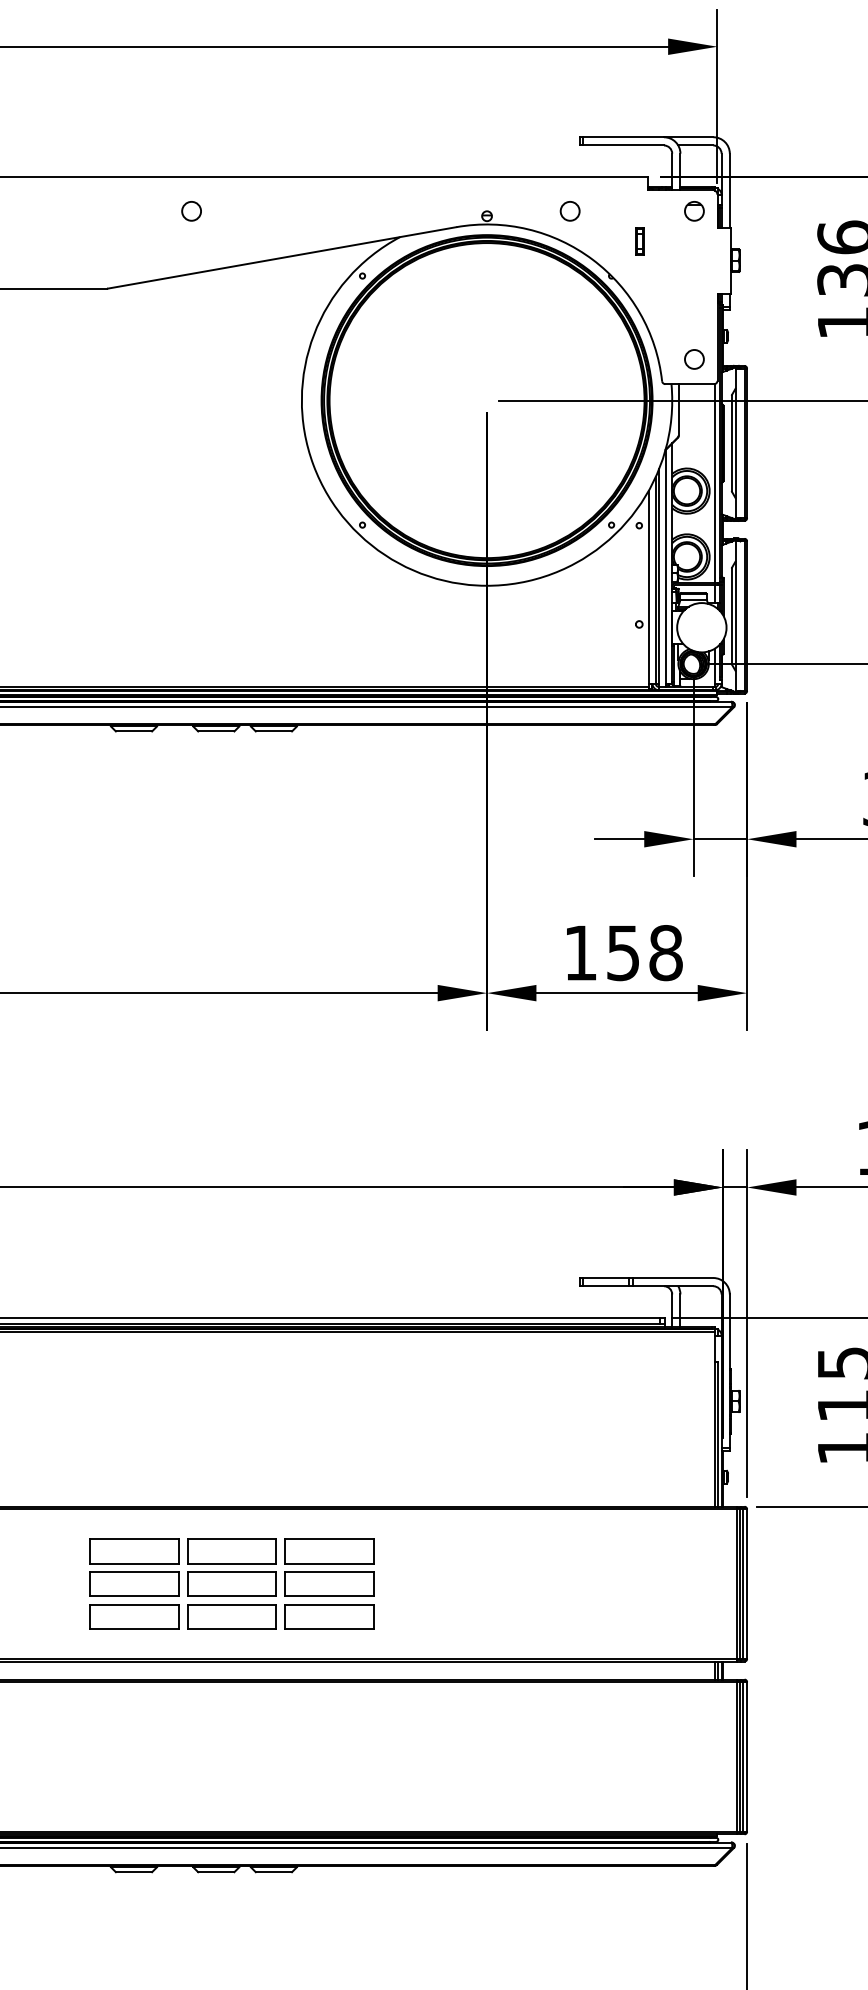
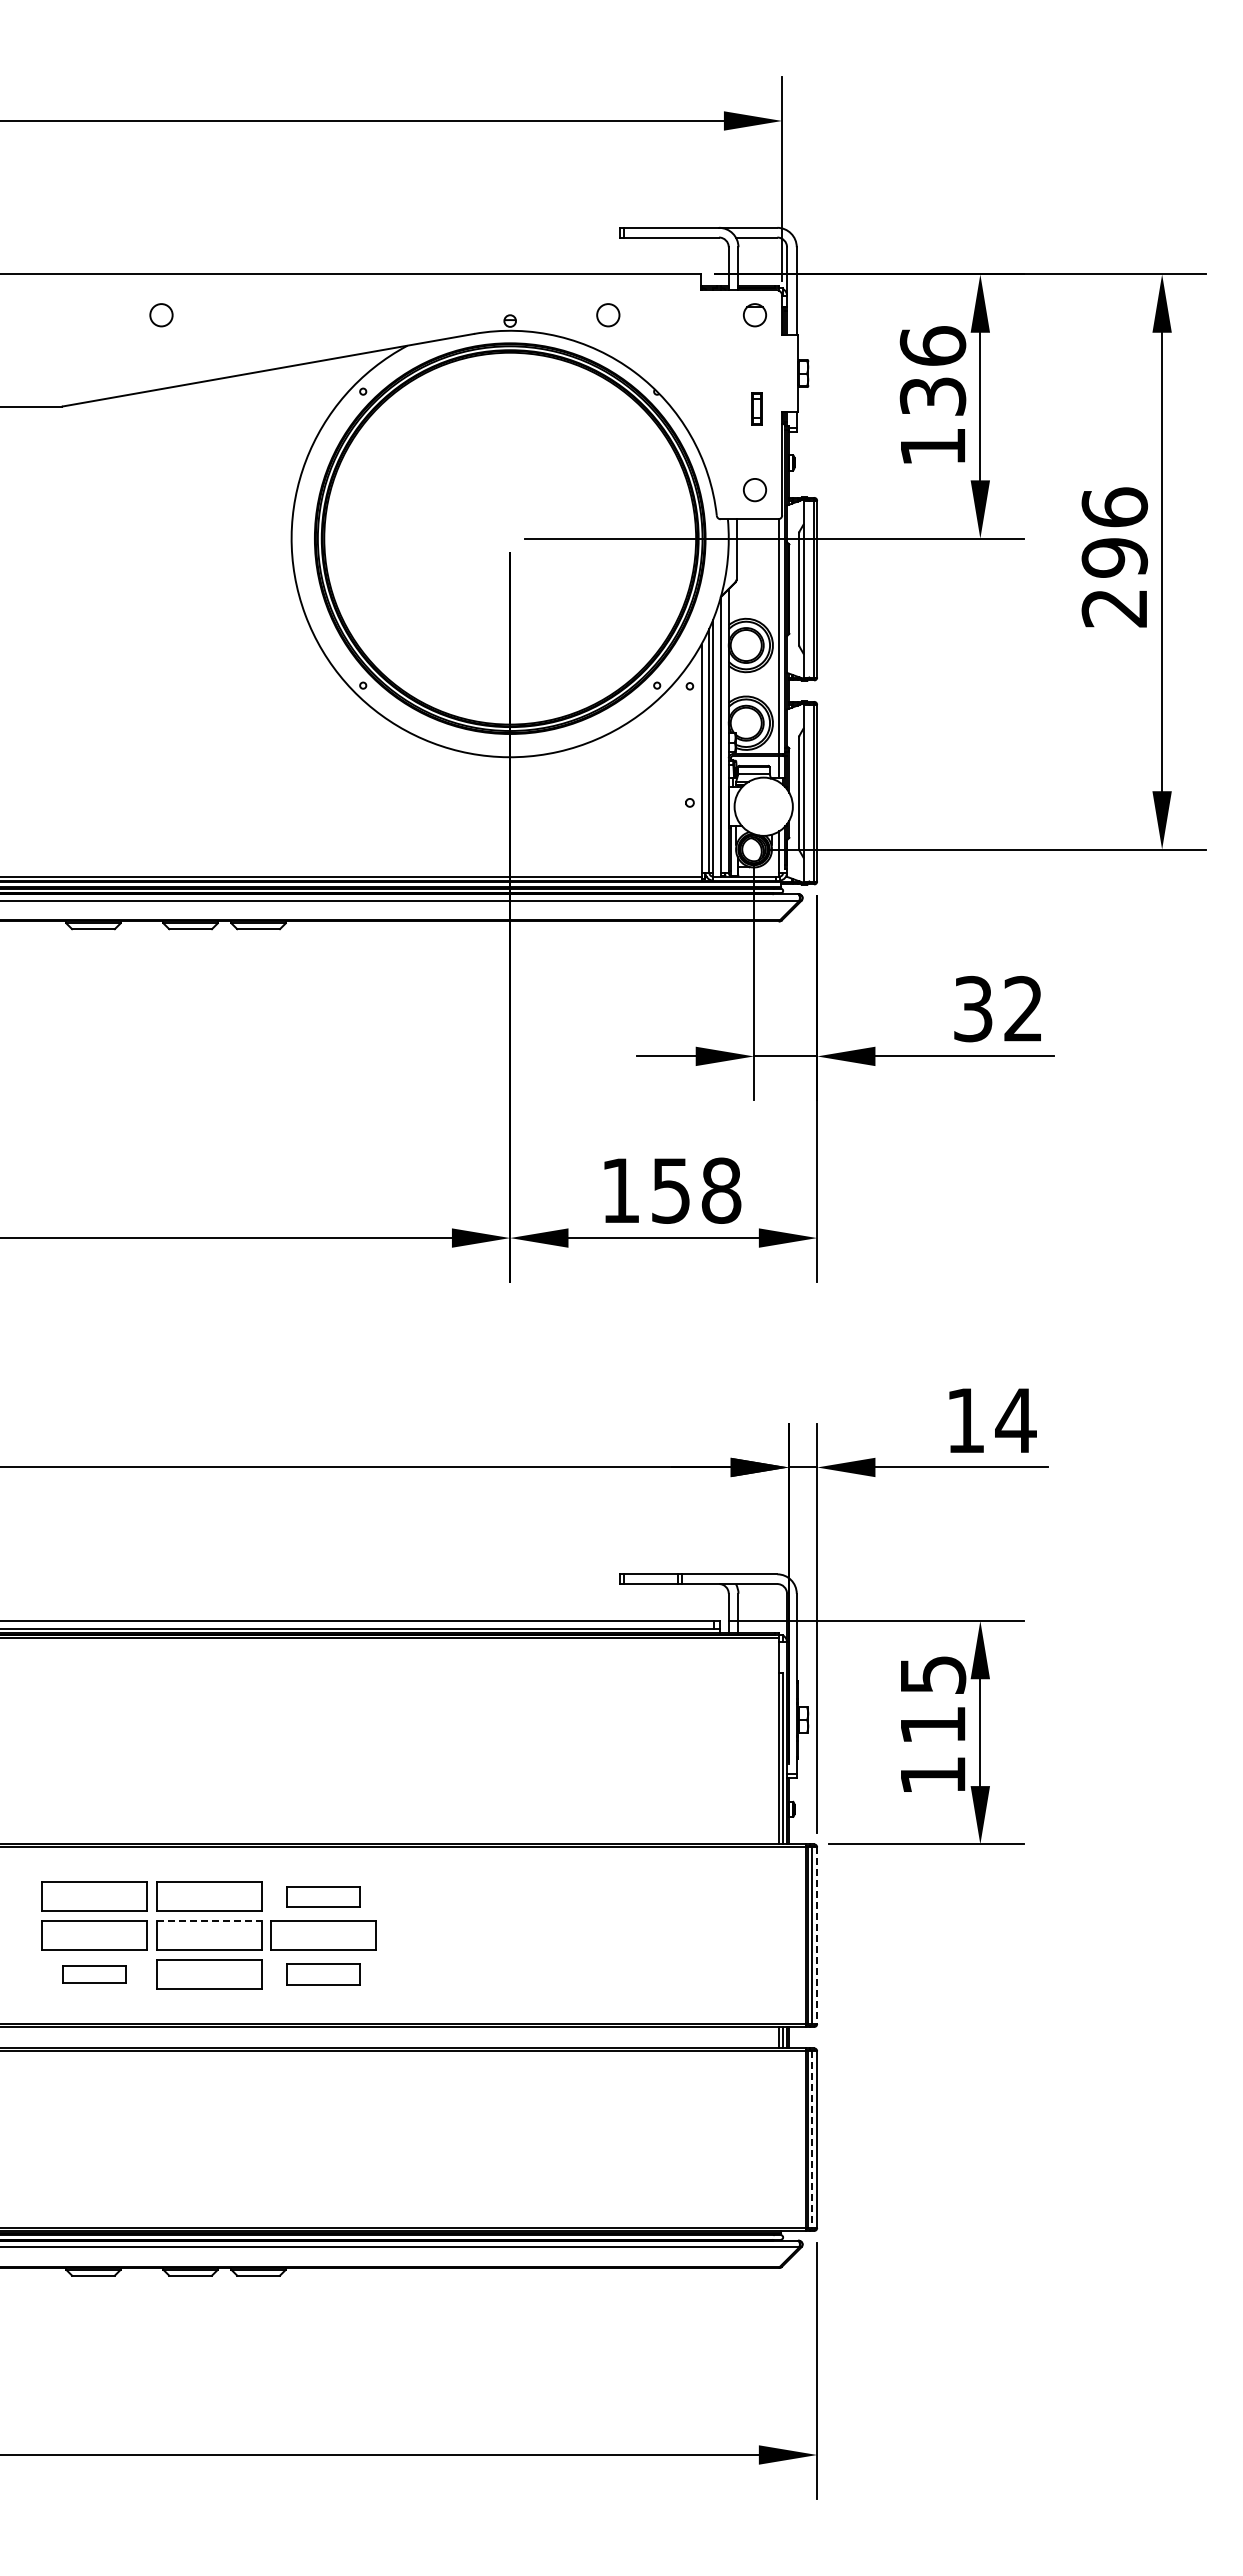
part: (639, 241) -> (756, 408), moved
part: (328, 1550) -> (323, 1896), size x0.7
line: (232, 1572) -> (209, 1921), solid -> dashed
line: (747, 1584) -> (817, 1936), solid -> dashed
part: (134, 1617) -> (94, 1974), size x0.6
part: (328, 1617) -> (323, 1974), size x0.7
line: (743, 1757) -> (812, 2140), solid -> dashed

